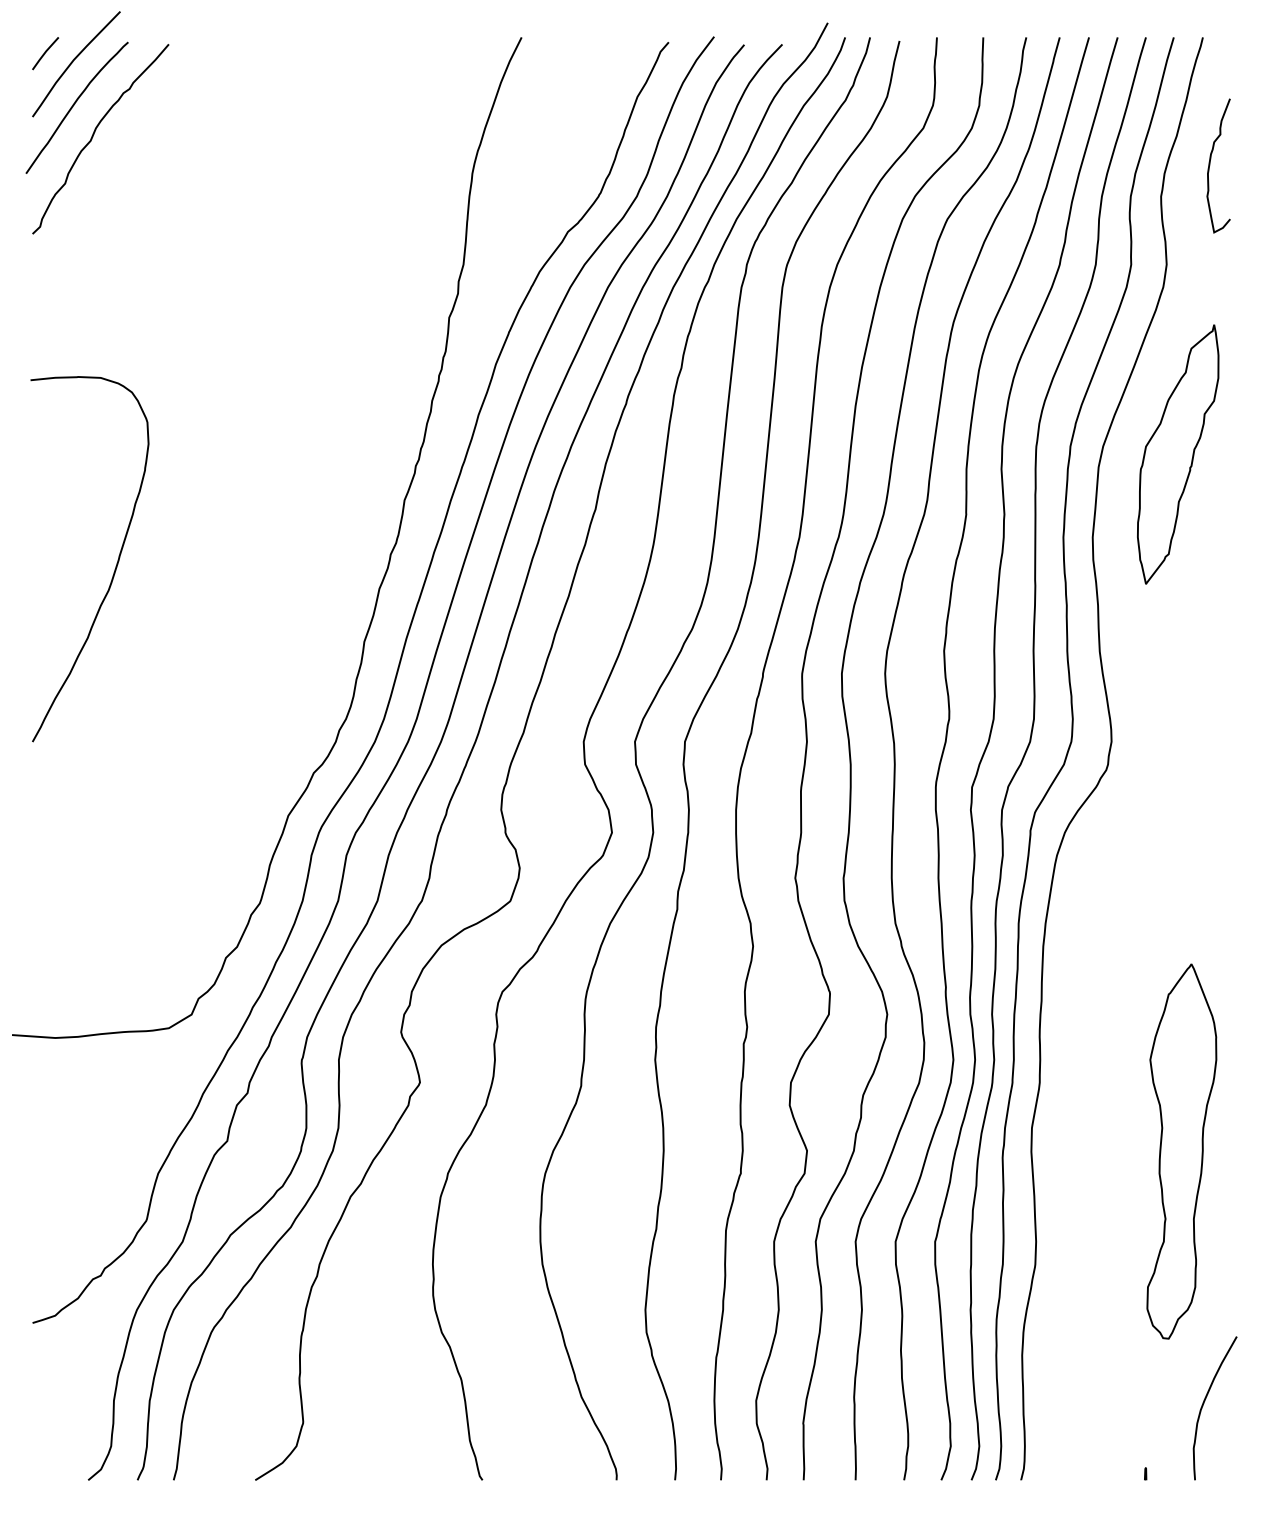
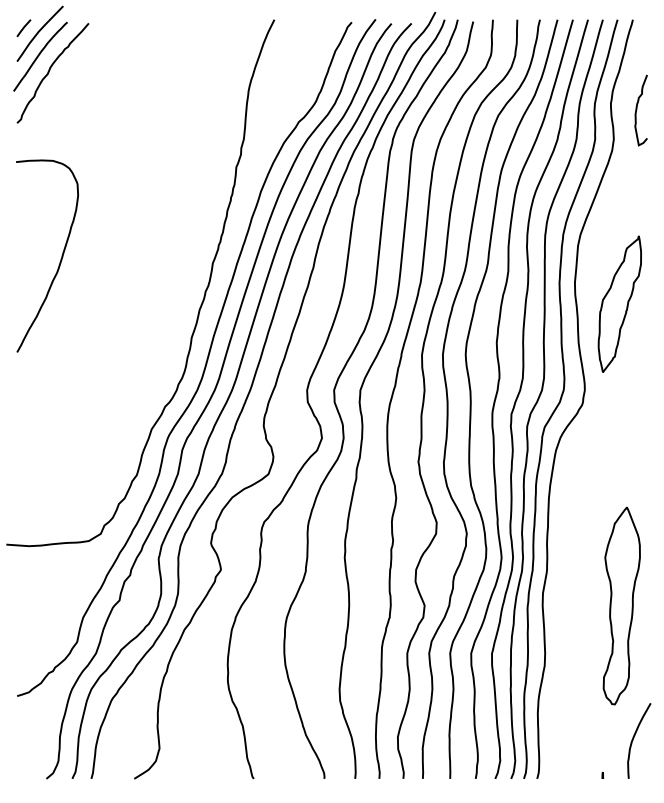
curve: (1211, 166) -> (637, 110), moved
part: (1177, 453) -> (619, 303), moved
curve: (114, 563) -> (60, 258), moved

